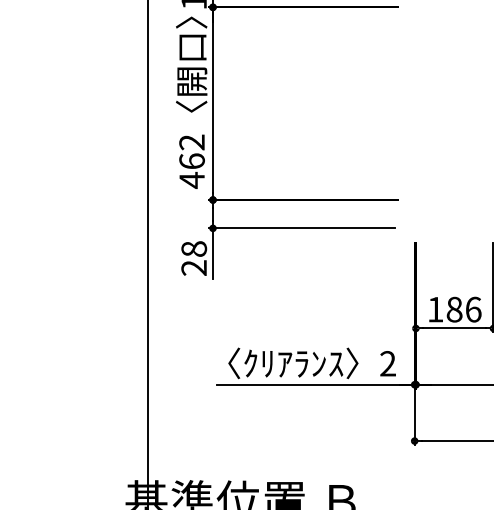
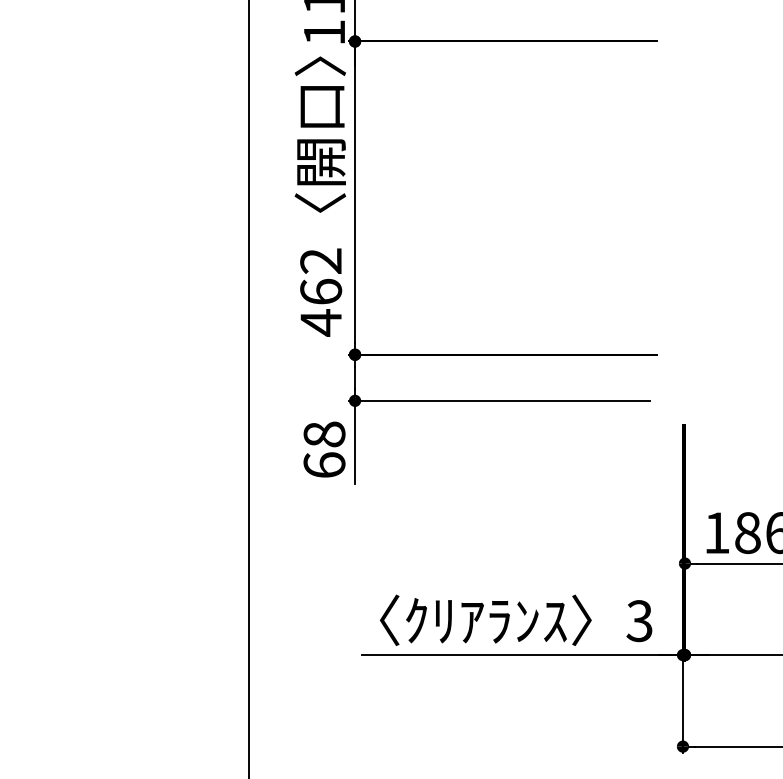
text: (194, 267) -> (325, 464), 28 -> 68
text: (387, 363) -> (638, 620), 2 -> 3

